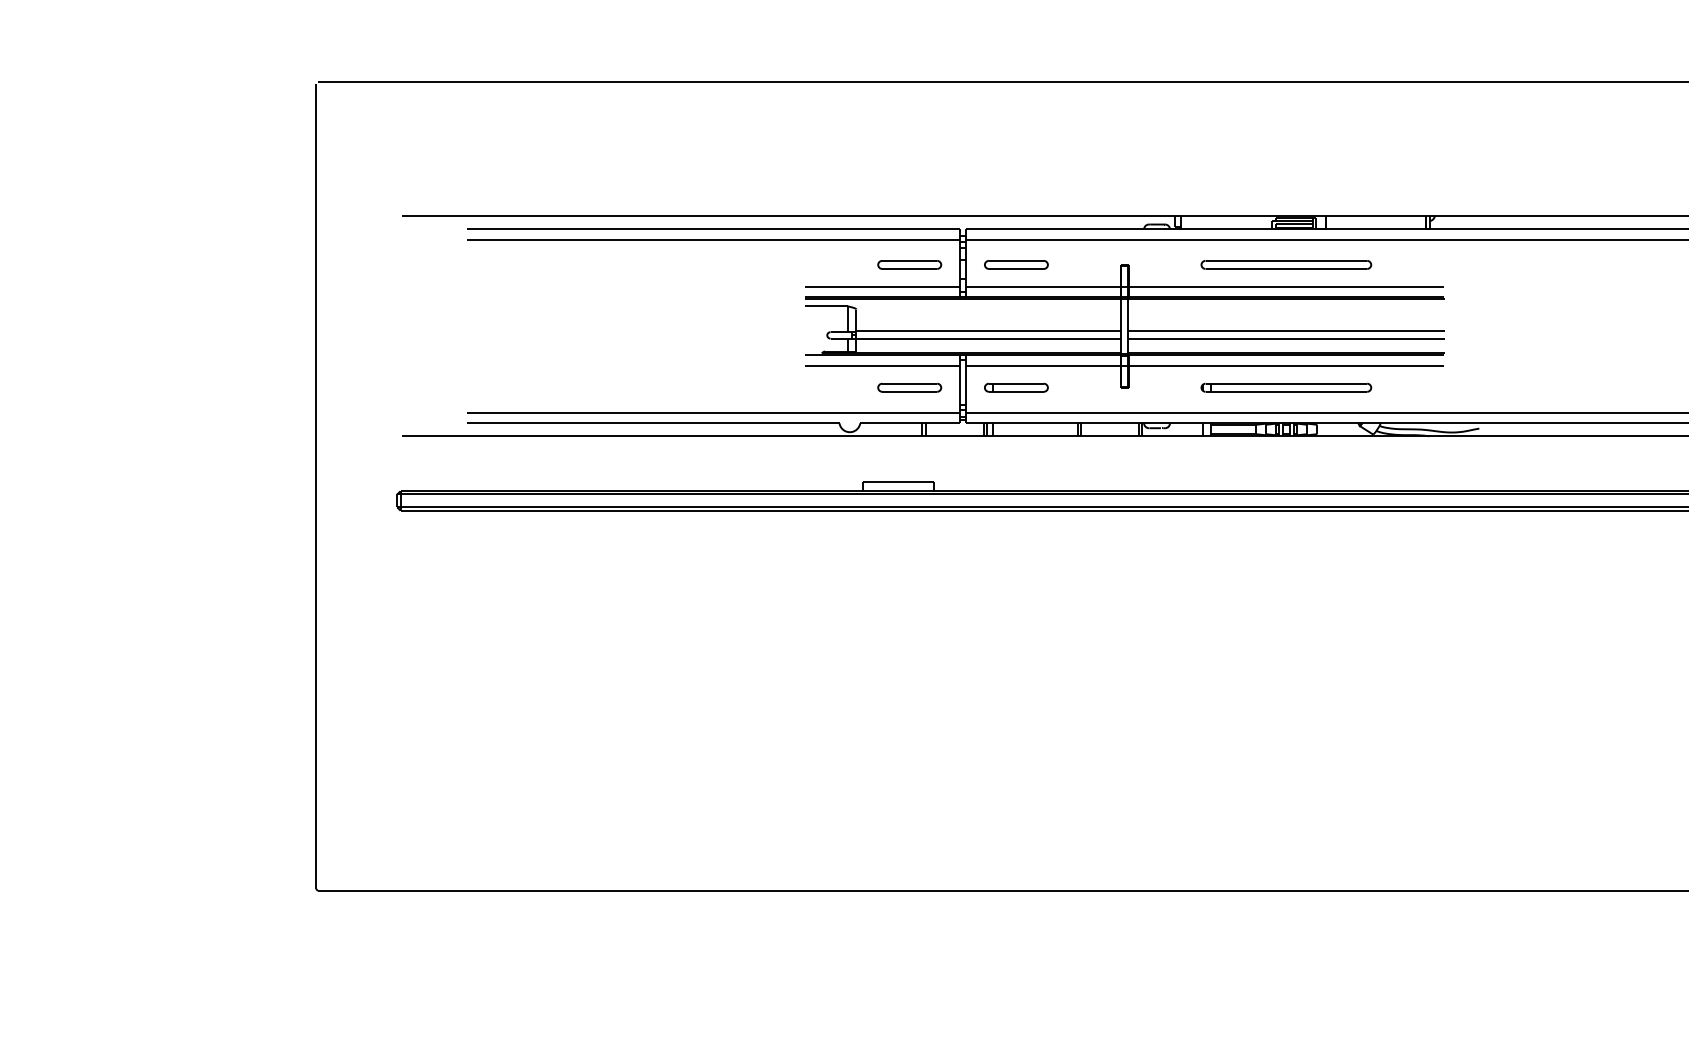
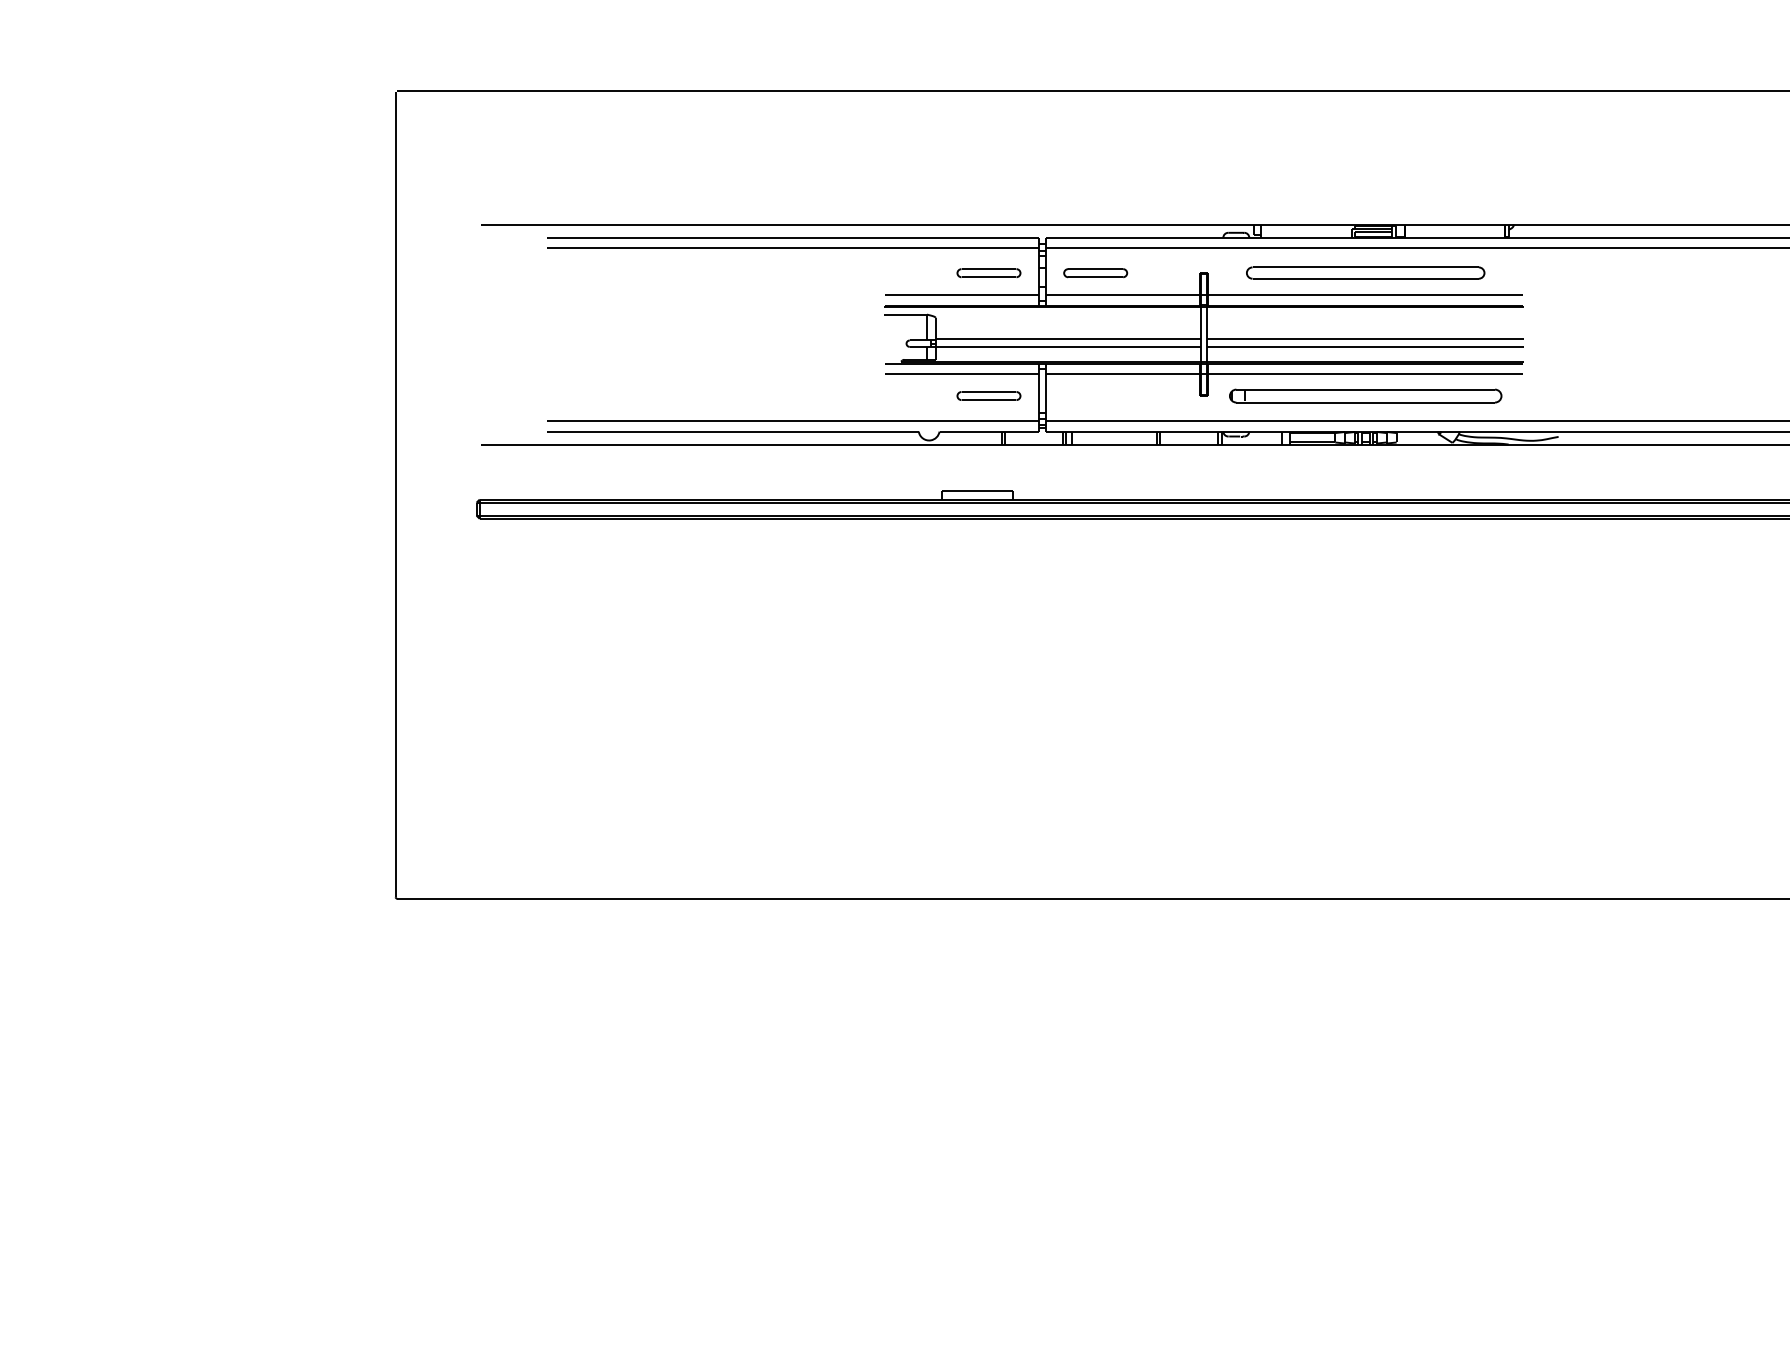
part: (1286, 265) -> (1365, 273), size x1.4
part: (1016, 387) -> (1095, 395), removed
part: (1286, 387) -> (1365, 395), size x1.6

